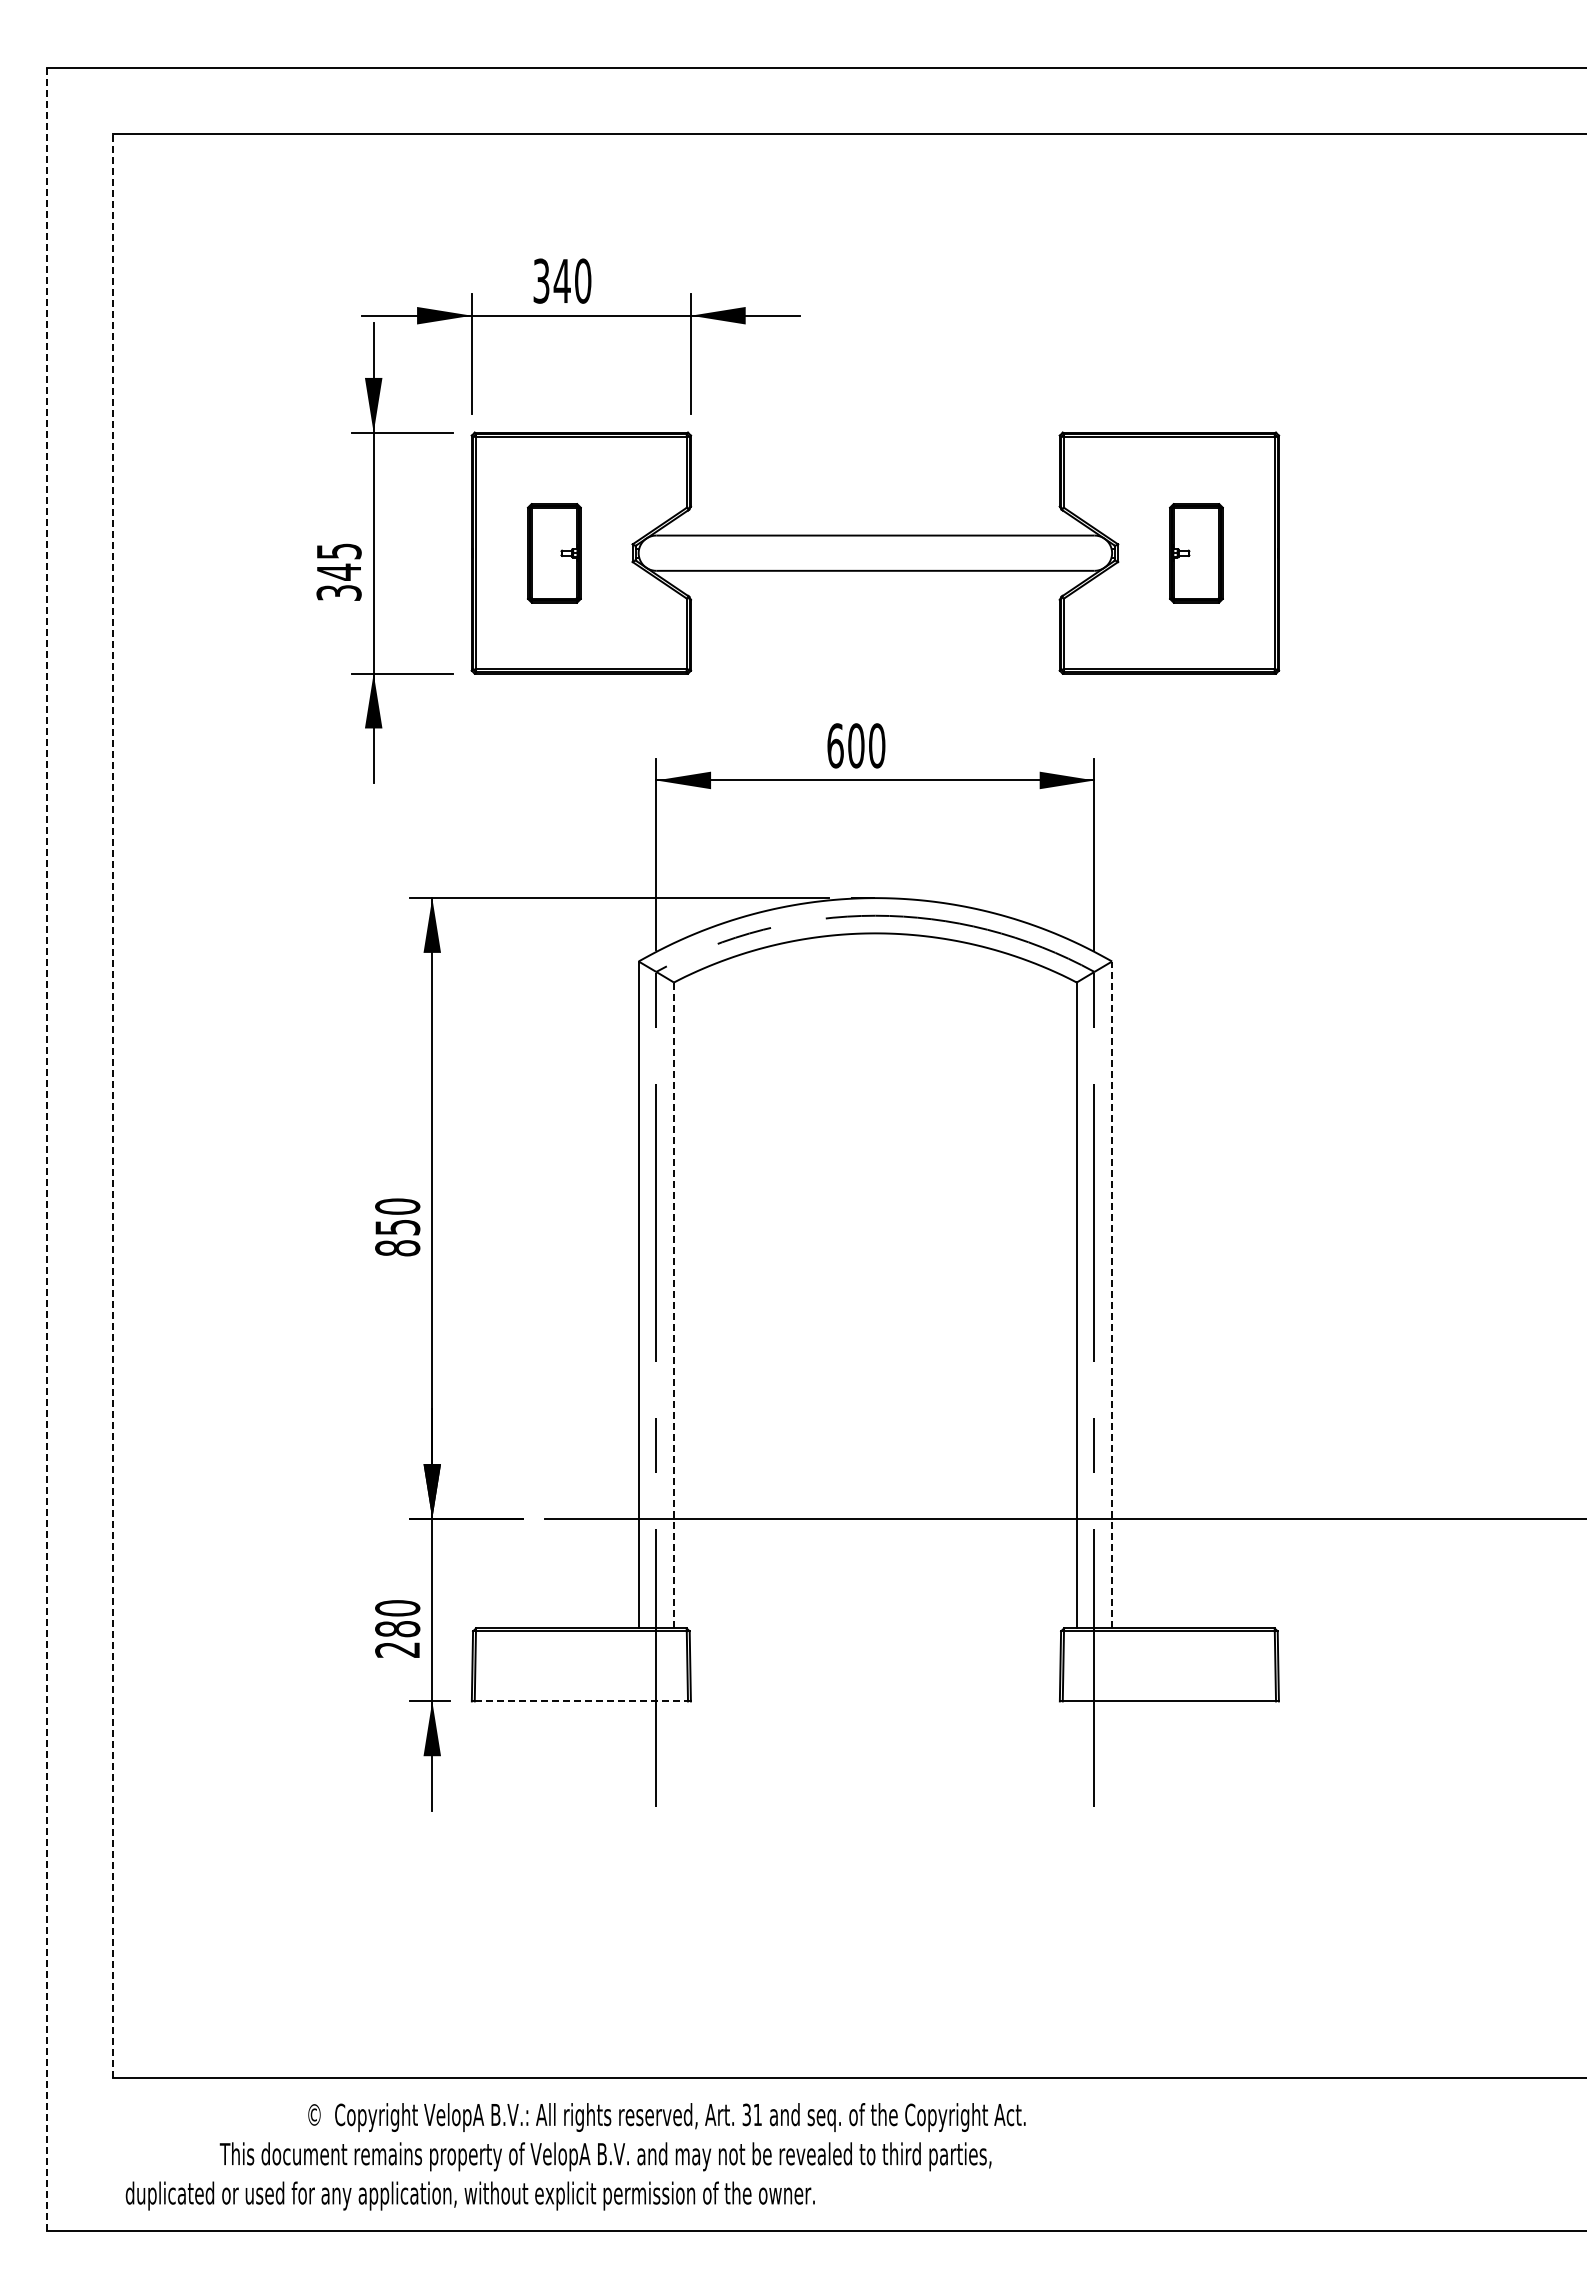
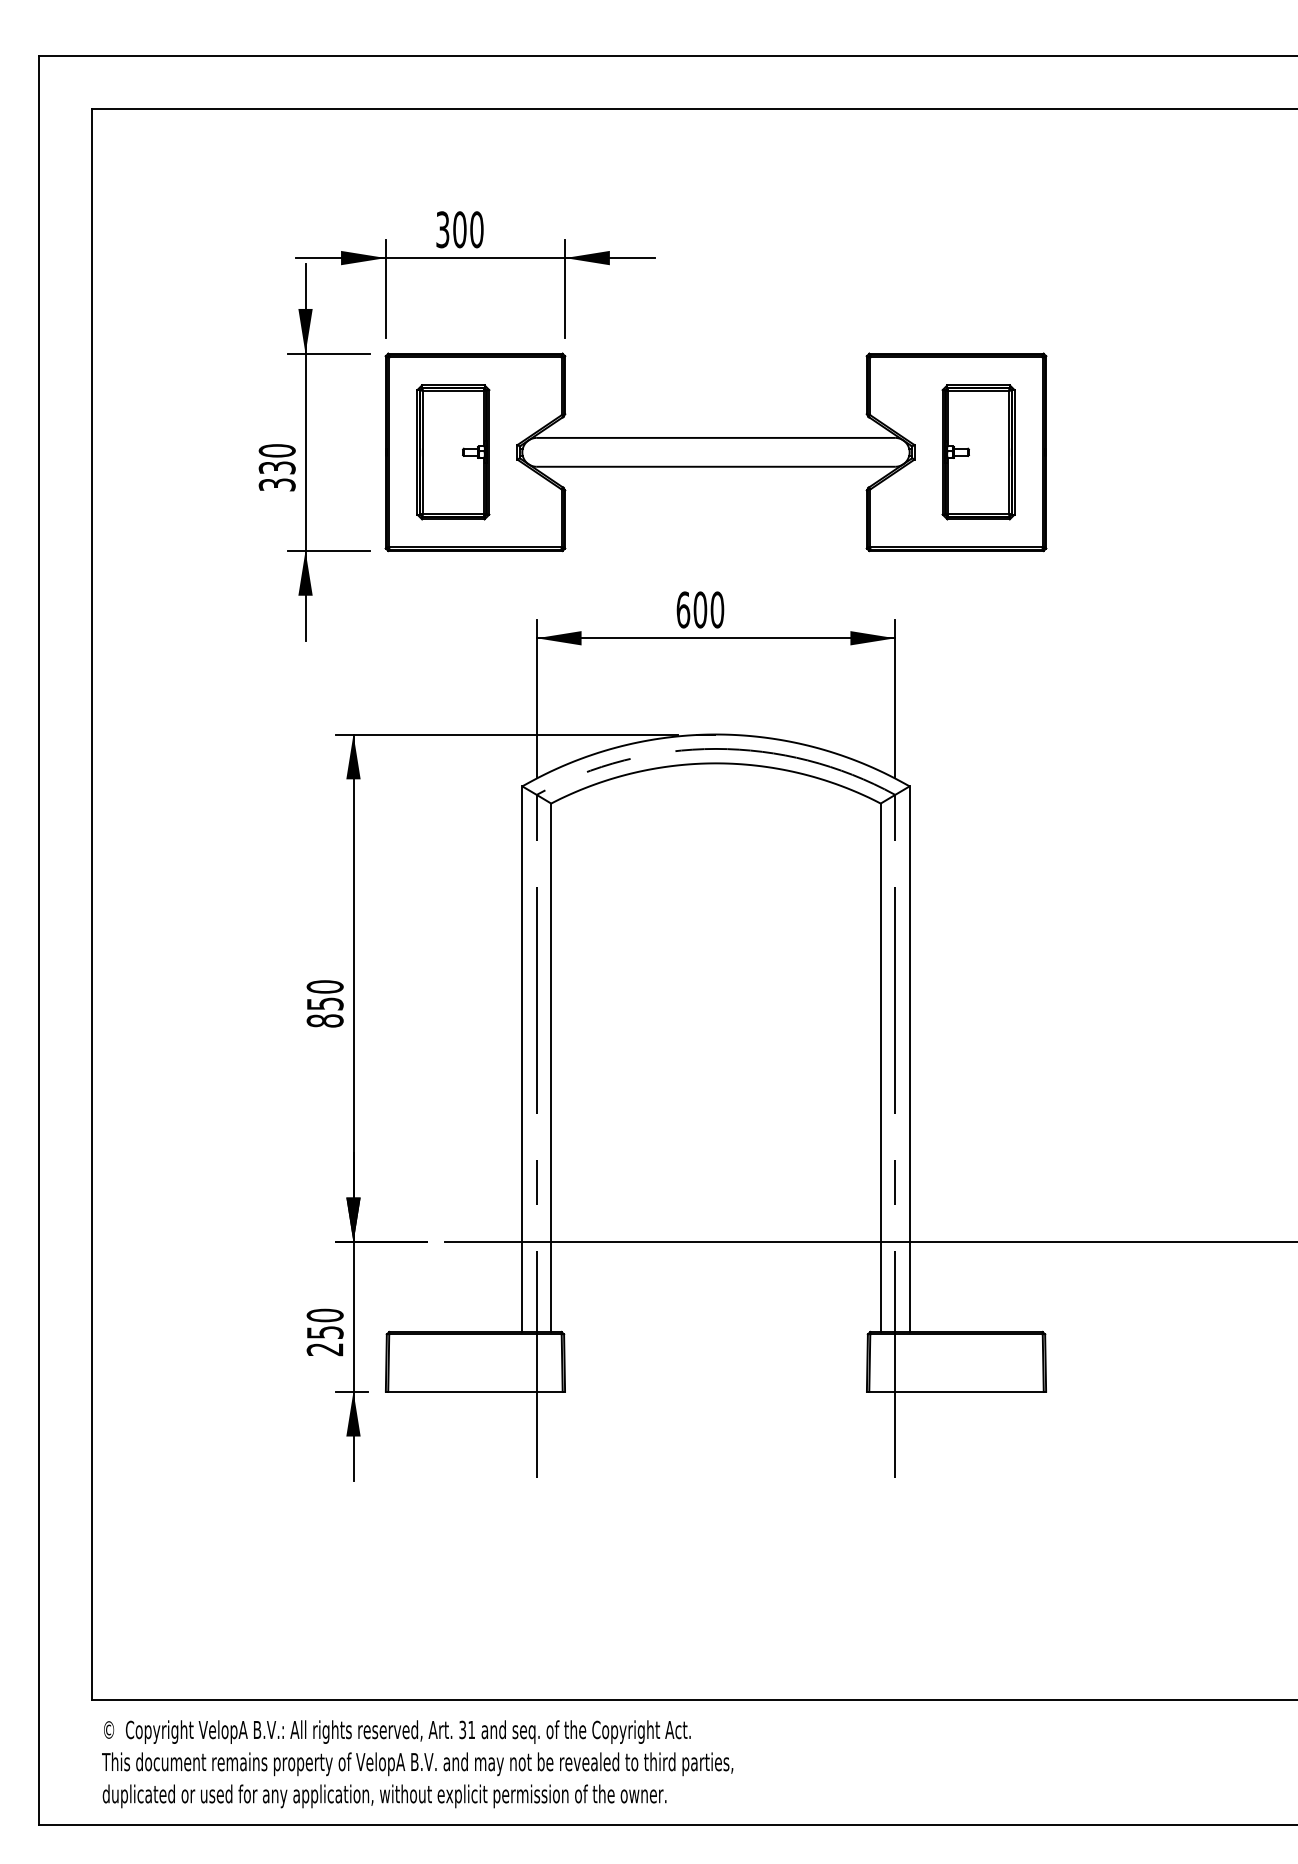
text: (561, 280) -> (459, 229), 340 -> 300
part: (554, 553) -> (453, 452), size x1.67
part: (1196, 553) -> (978, 452), size x1.67
text: (338, 561) -> (276, 459), 345 -> 330
line: (113, 1105) -> (92, 904), dashed -> solid
line: (47, 1149) -> (38, 940), dashed -> solid
line: (1112, 1294) -> (909, 1058), dashed -> solid
line: (673, 1305) -> (550, 1067), dashed -> solid
text: (397, 1629) -> (325, 1332), 280 -> 250
line: (581, 1701) -> (475, 1391), dashed -> solid
text: (666, 2117) -> (397, 1732), moved
text: (605, 2156) -> (417, 1764), moved

